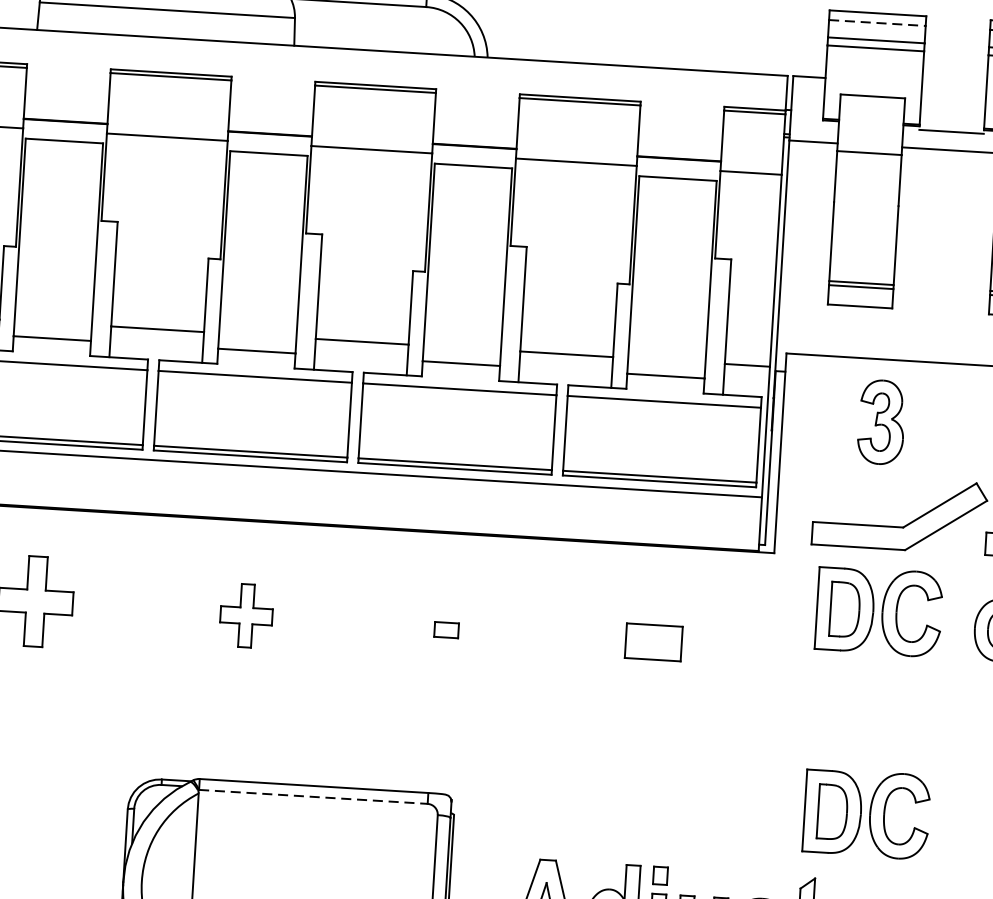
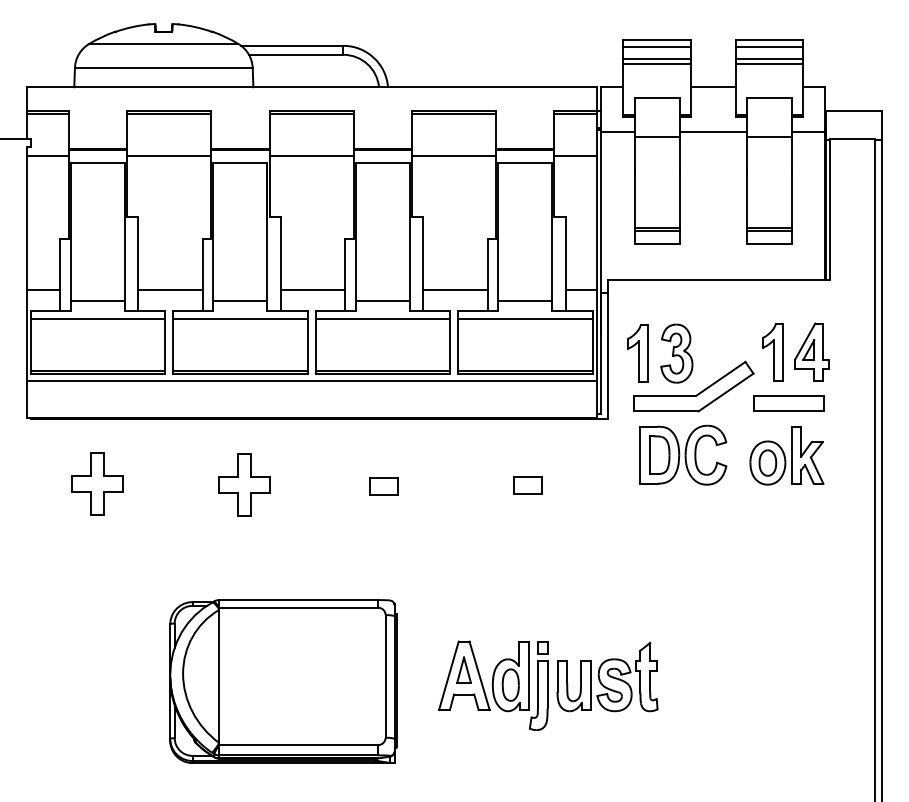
line: (878, 22) -> (657, 46), dashed -> solid
line: (950, 132) -> (712, 87), moved
part: (881, 422) -> (676, 353), moved
part: (822, 461) -> (637, 353), added
part: (246, 615) -> (244, 484), size x1.43
part: (446, 630) -> (383, 486), size x1.67
part: (652, 641) -> (527, 485), size x0.71
line: (313, 796) -> (298, 607), dashed -> solid
part: (867, 813) -> (683, 595), removed

